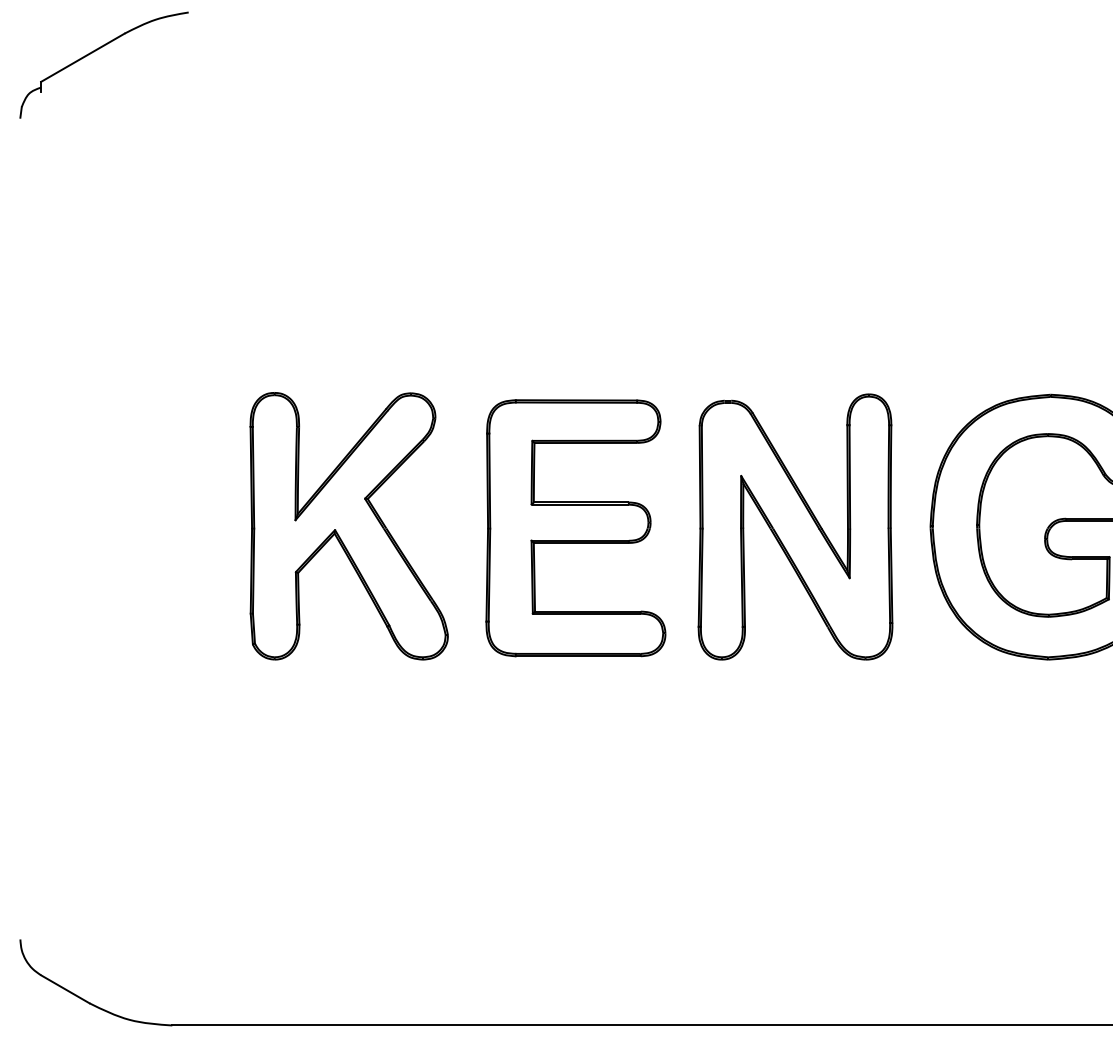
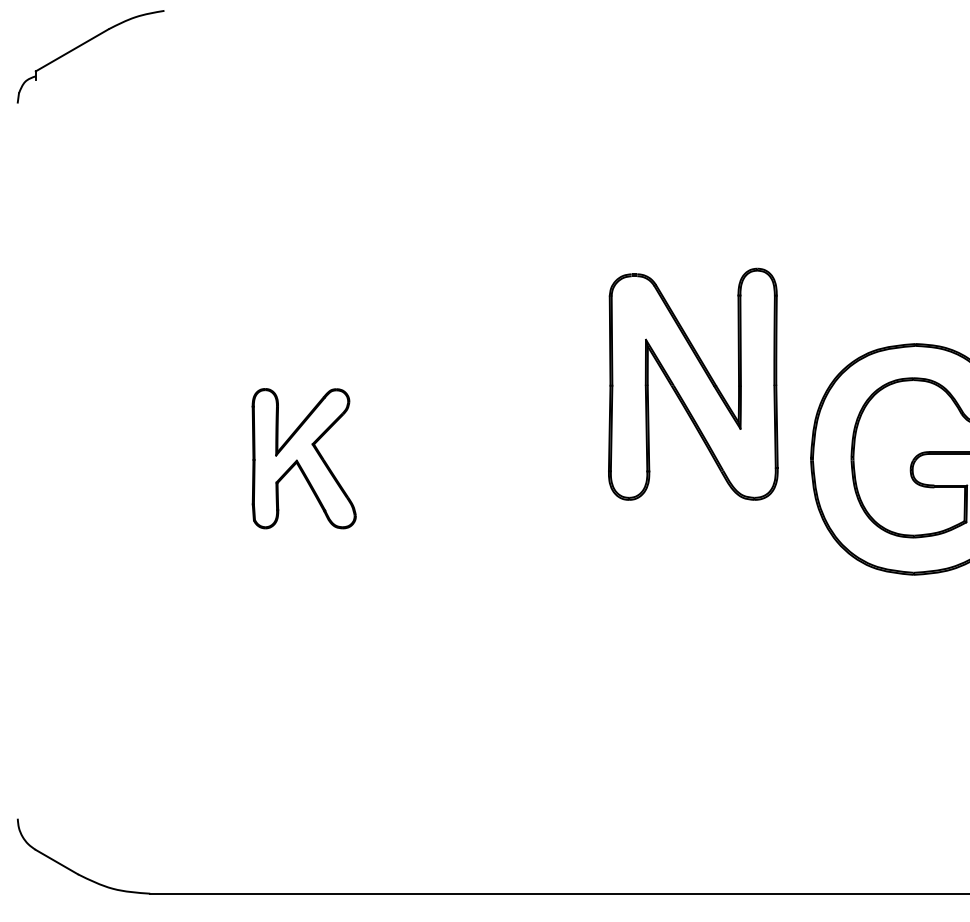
part: (348, 526) -> (303, 458), size x0.6
part: (795, 526) -> (693, 383), moved
part: (575, 528) -> (501, 460), removed

